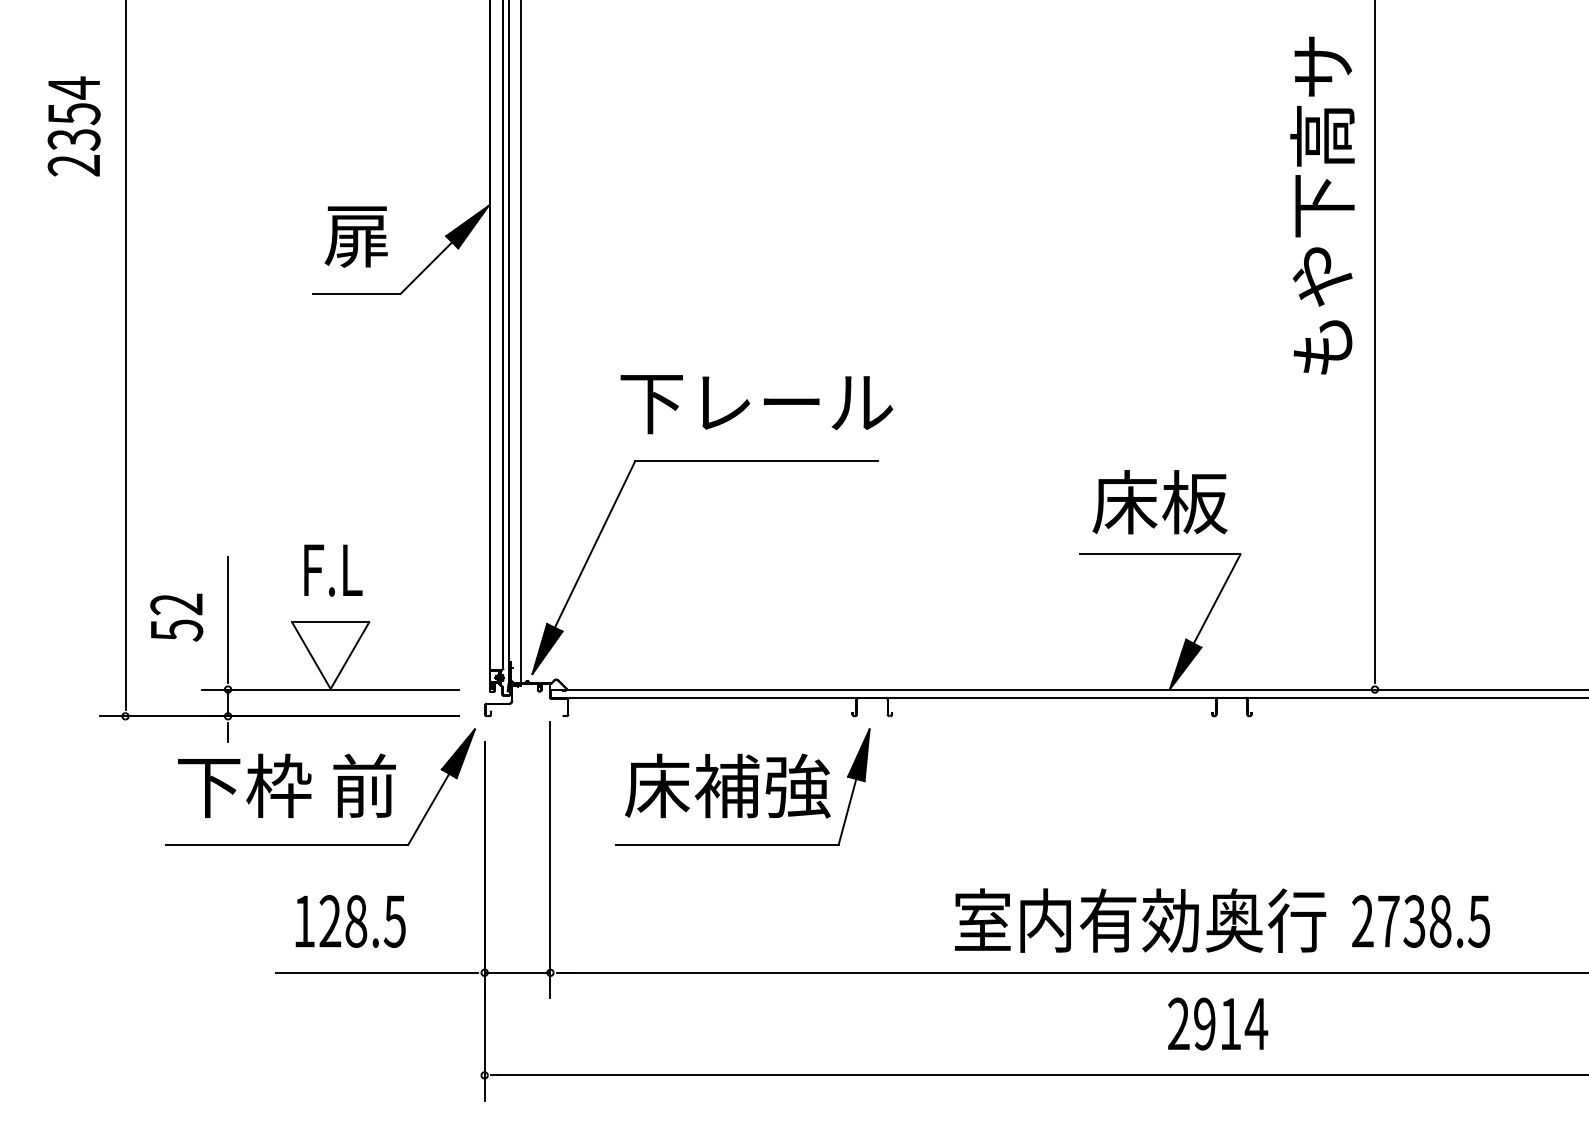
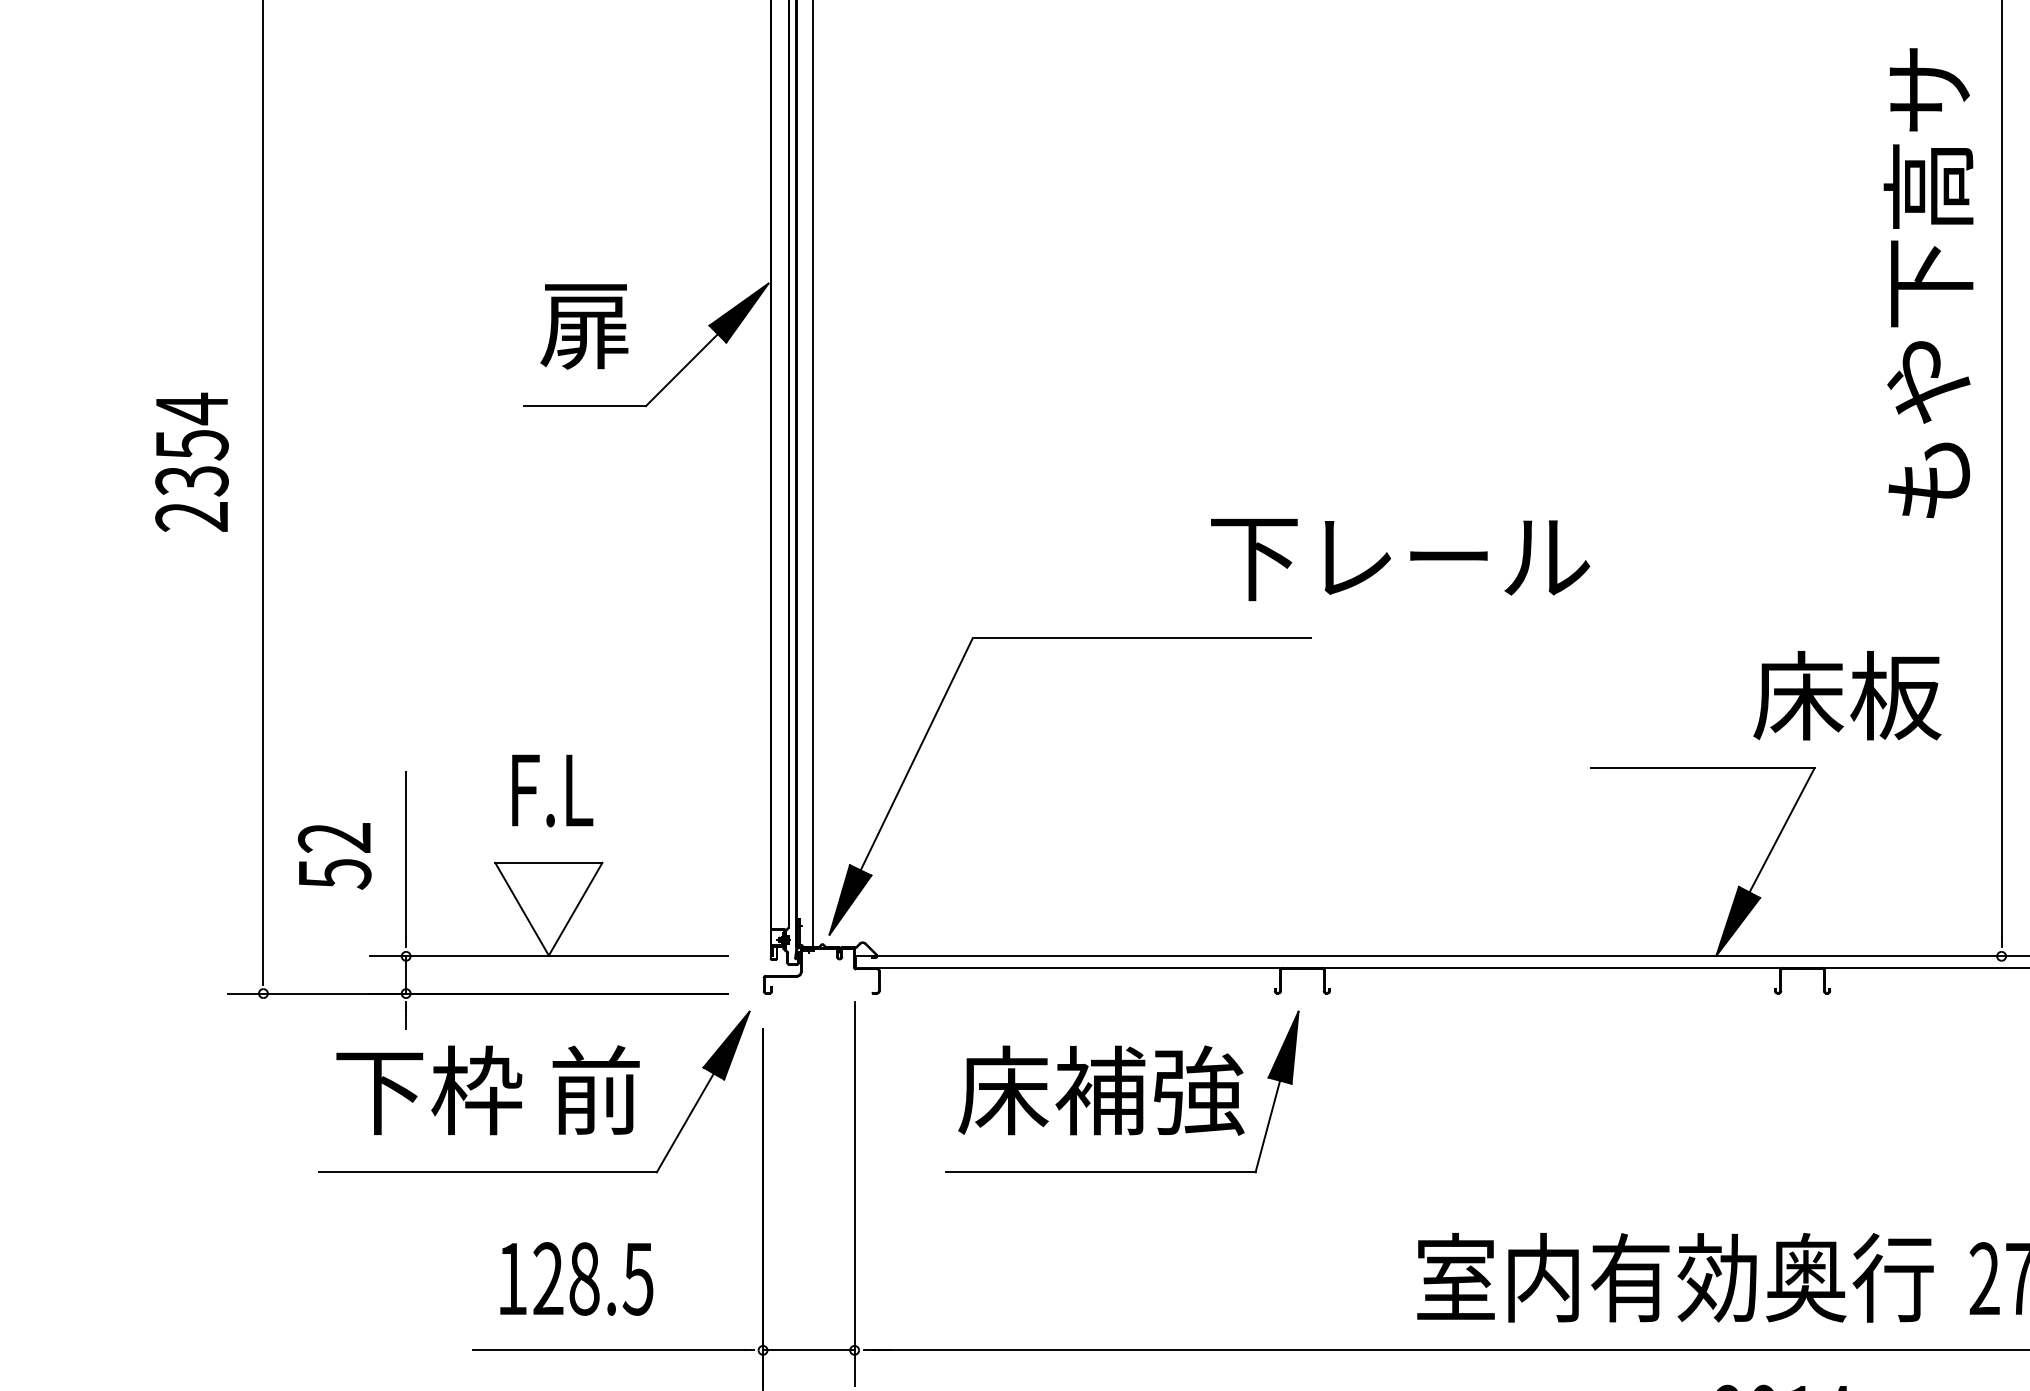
text: (73, 126) -> (191, 462), moved
text: (756, 404) -> (1399, 559), moved
text: (1159, 502) -> (1846, 696), moved

